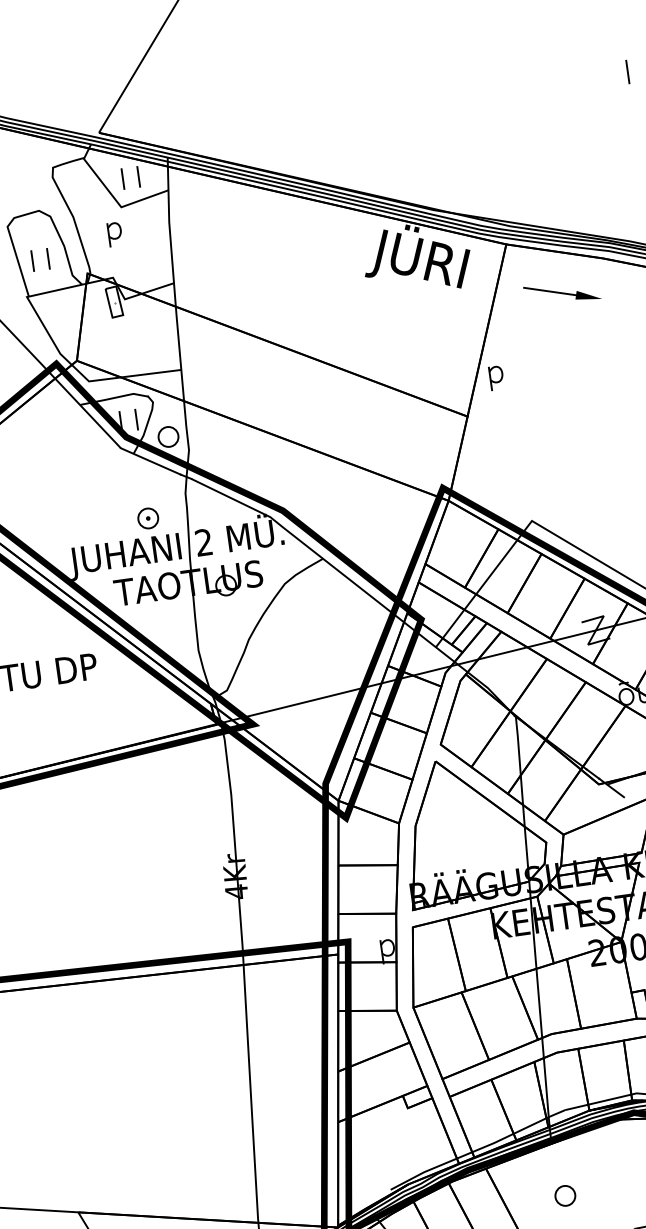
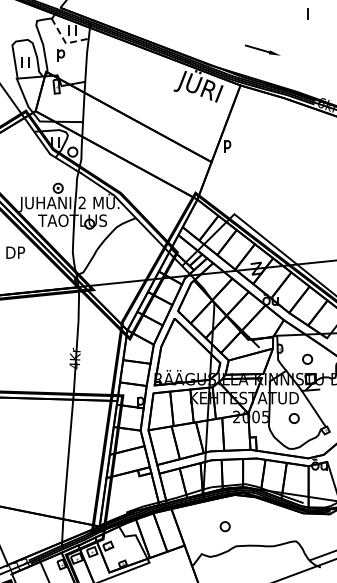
line: (117, 203) -> (64, 41), solid -> dashed
part: (560, 291) -> (262, 49), moved
circle: (563, 1195) -> (224, 526), moved

